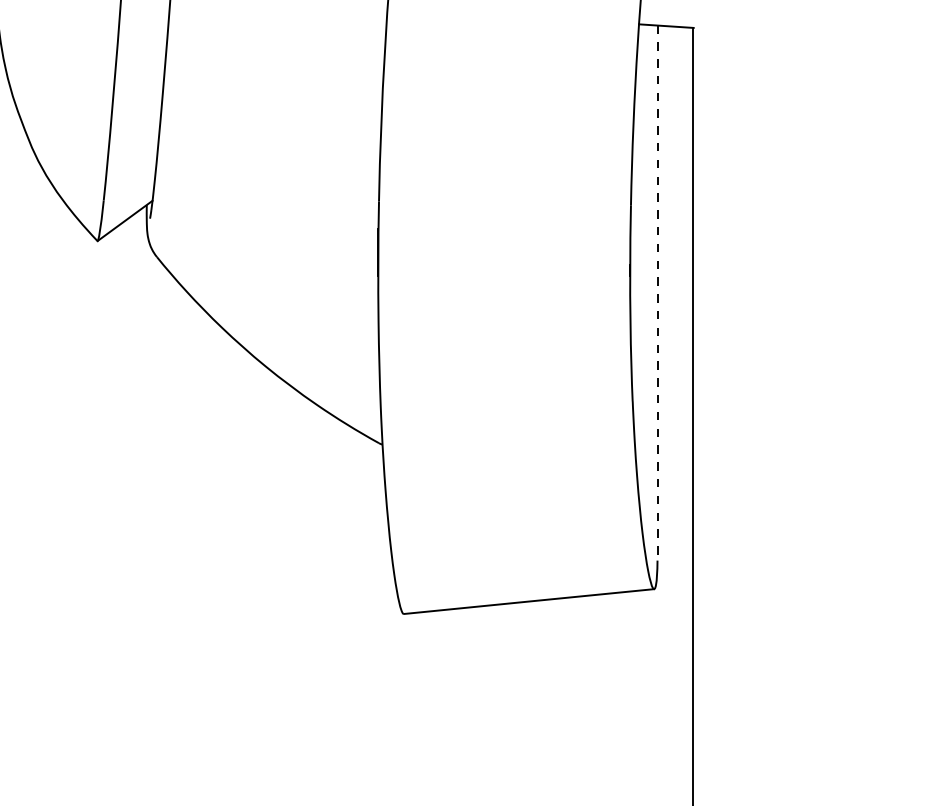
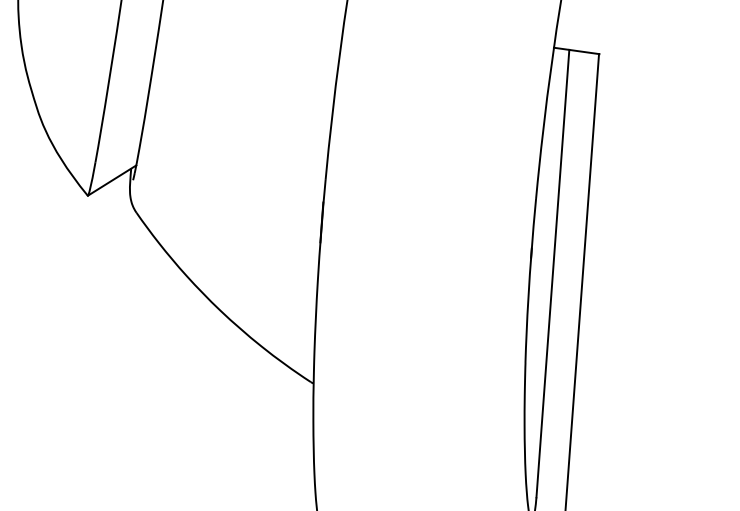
line: (657, 293) -> (552, 273), dashed -> solid

